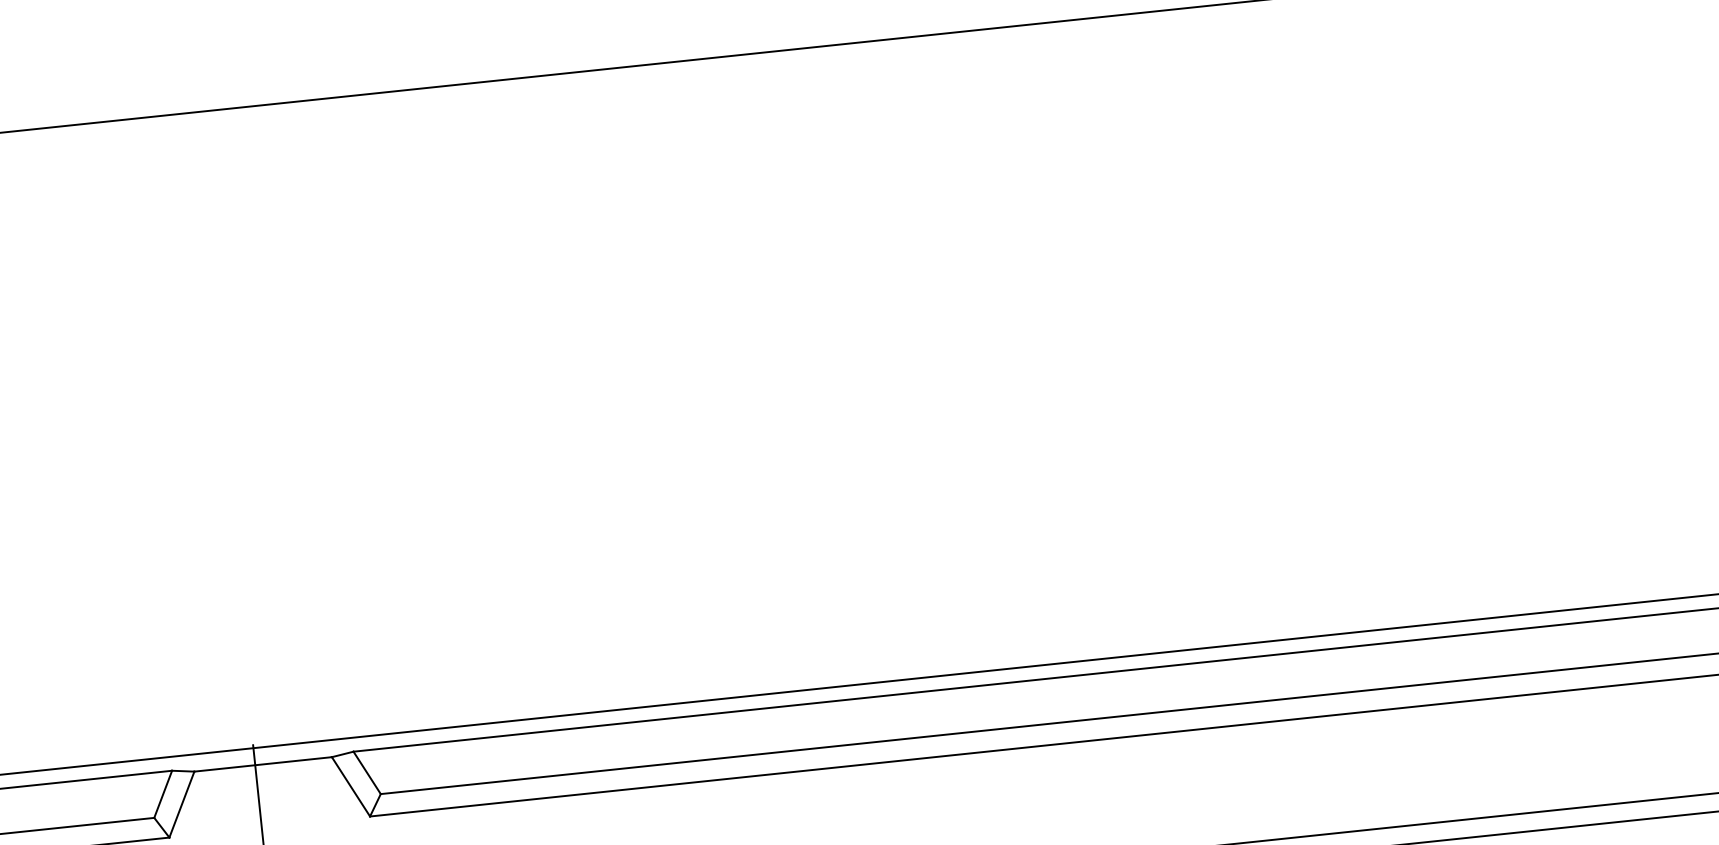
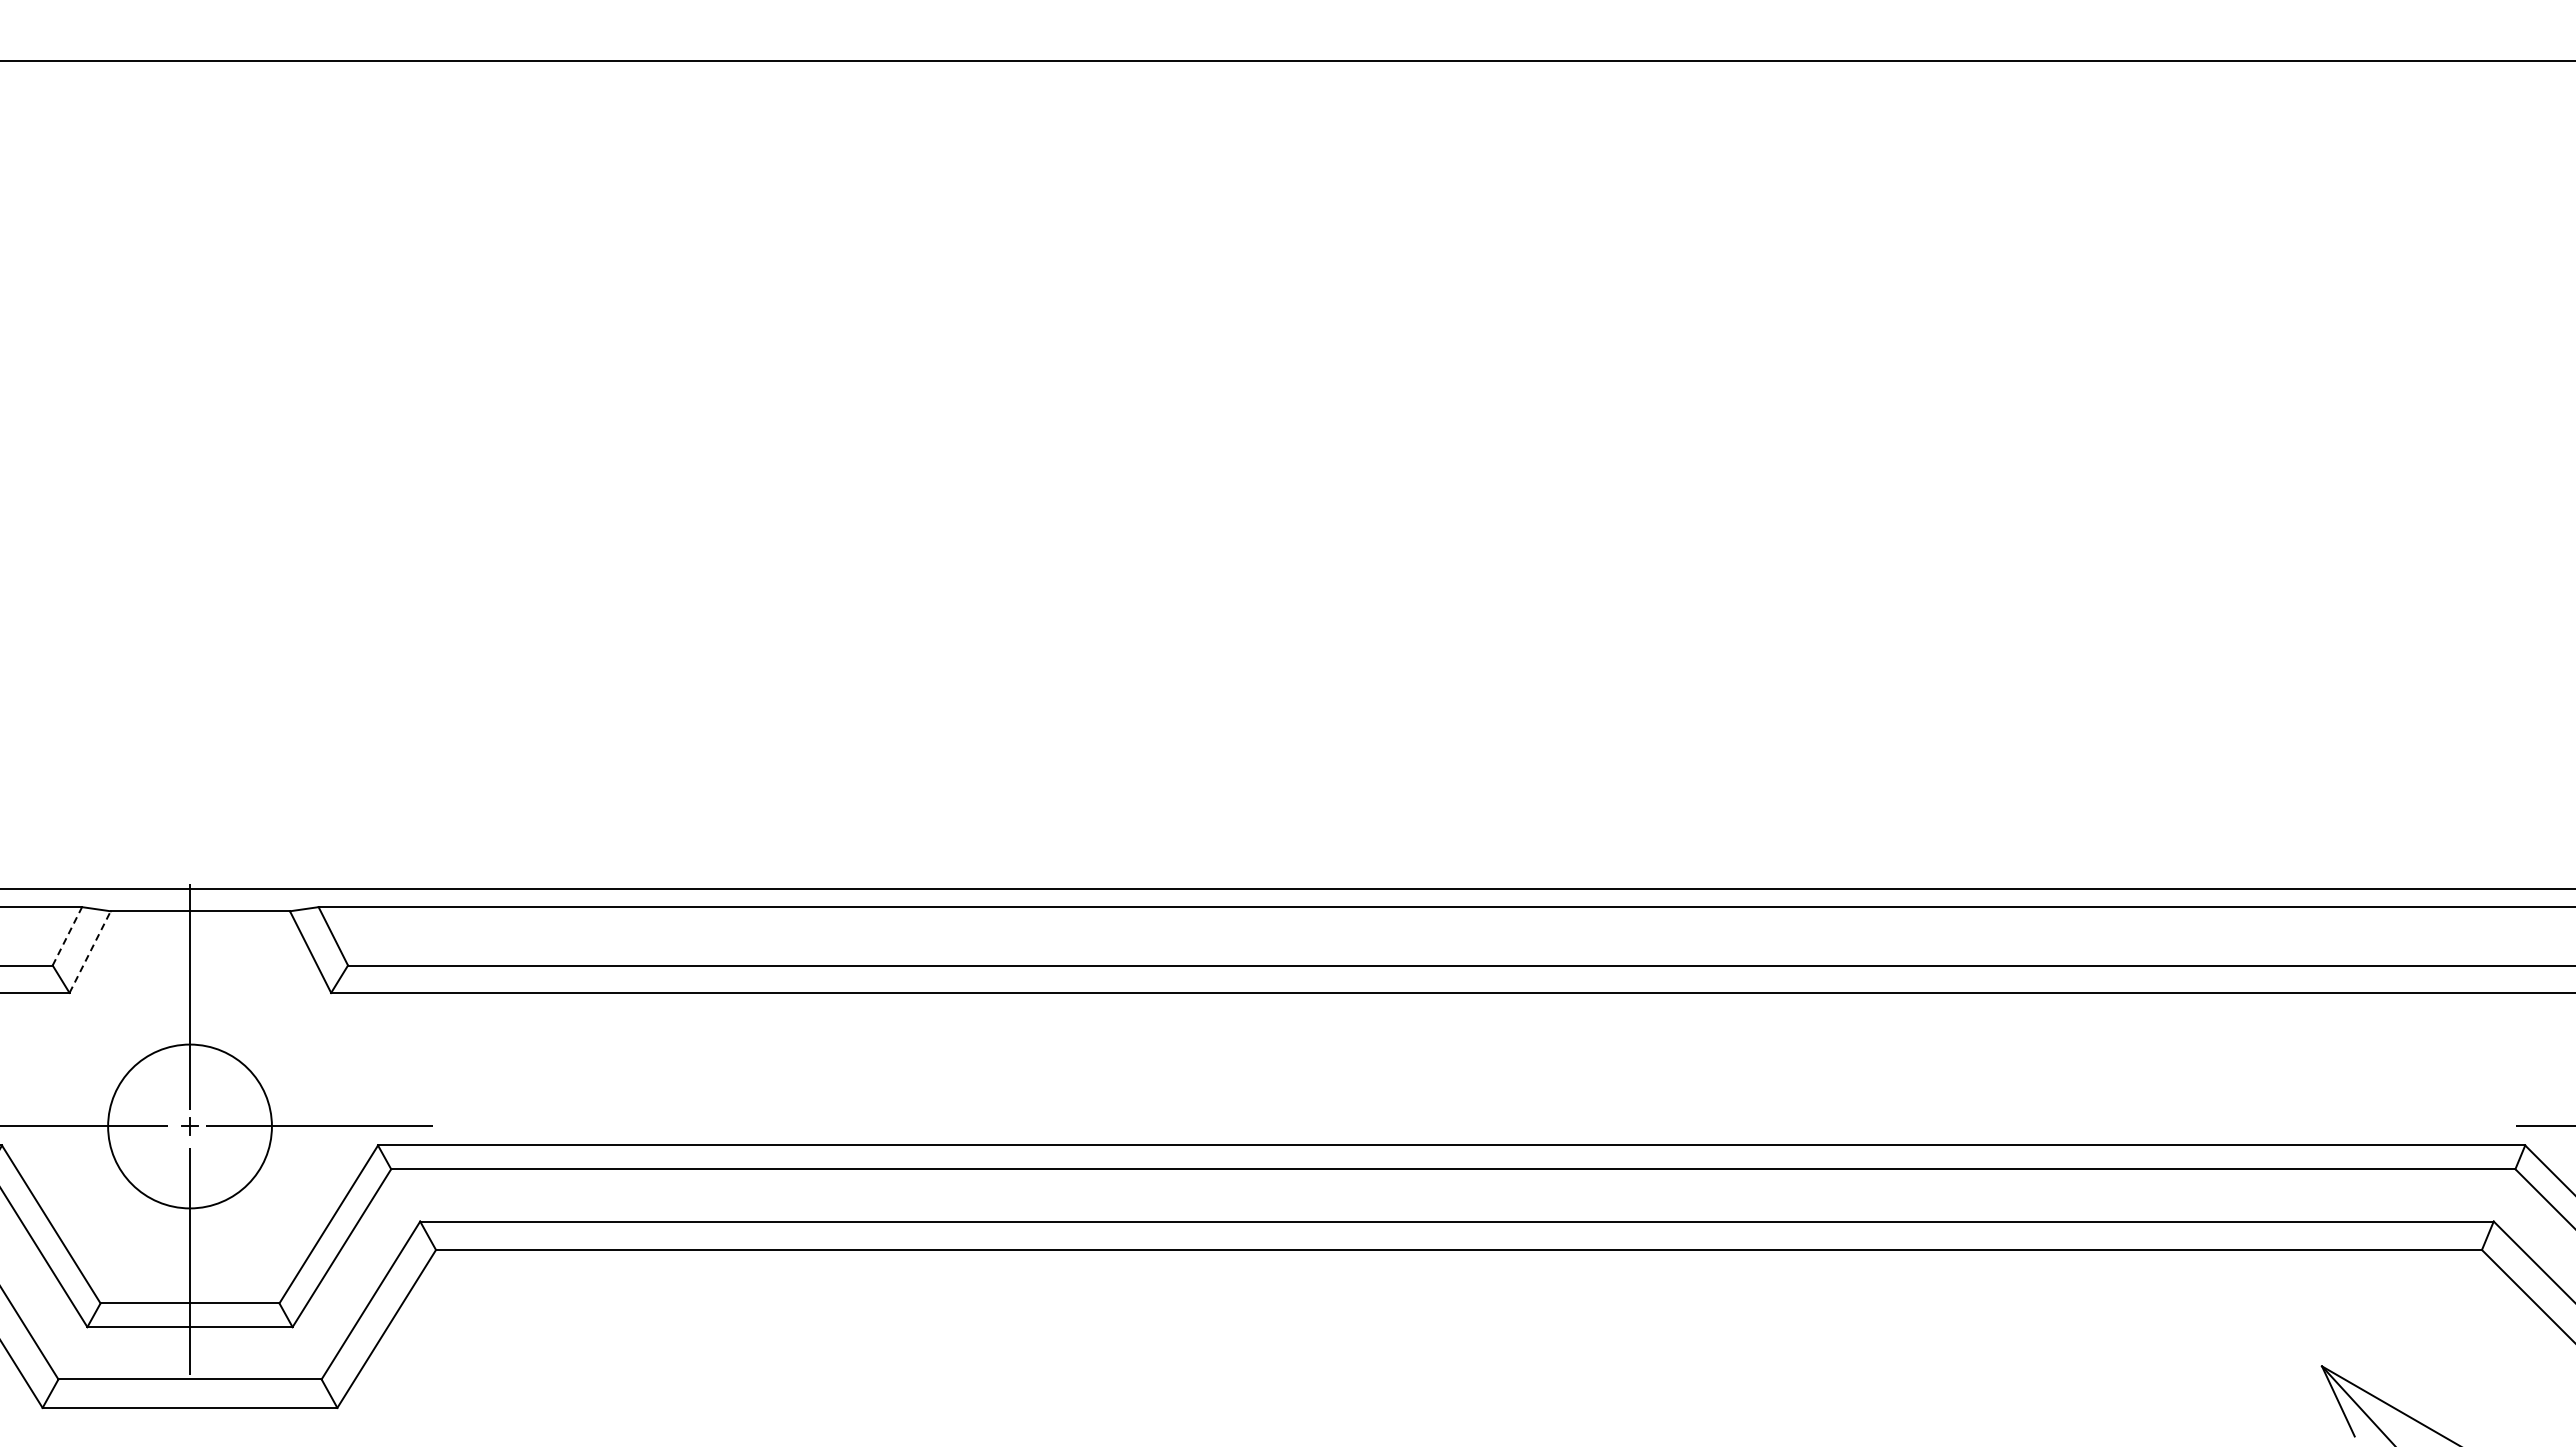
line: (163, 794) -> (67, 936), solid -> dashed
line: (182, 804) -> (90, 952), solid -> dashed

